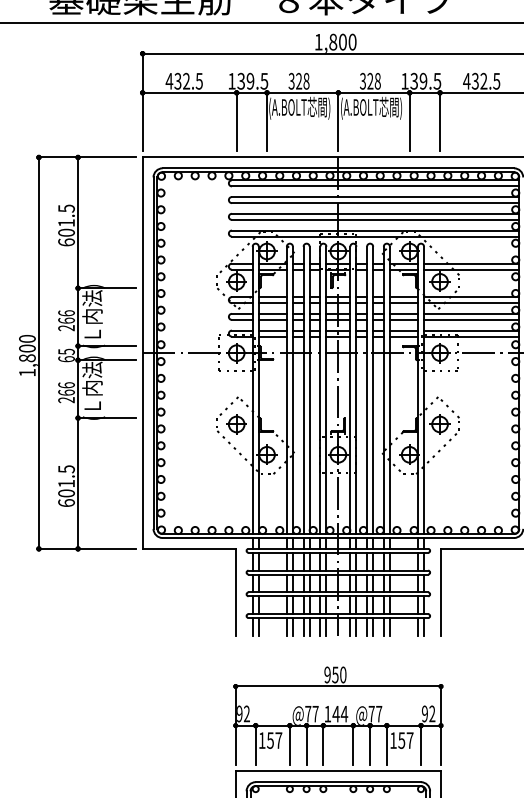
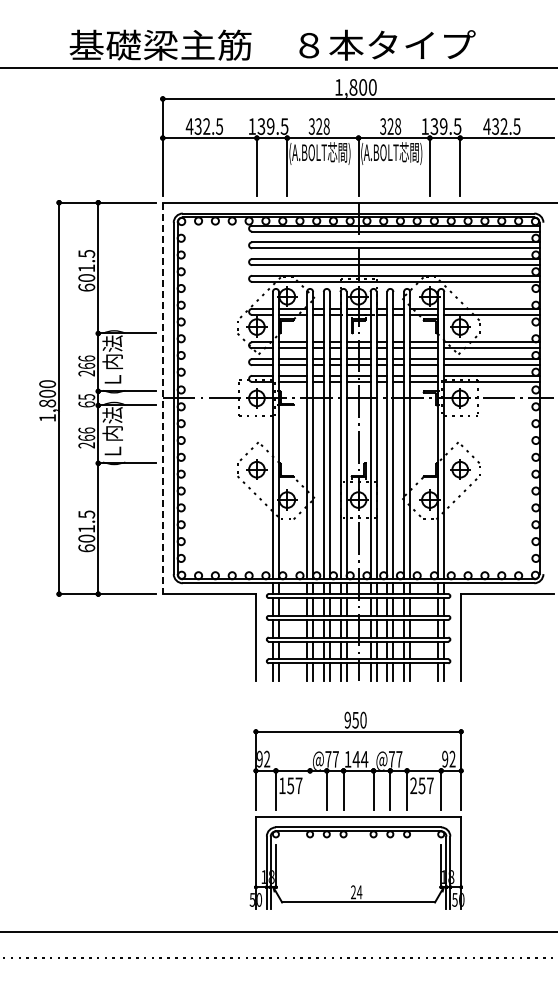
line: (142, 353) -> (162, 398), solid -> dashed
text: (393, 740) -> (413, 785), 157 -> 257
line: (290, 745) -> (310, 790), removed

